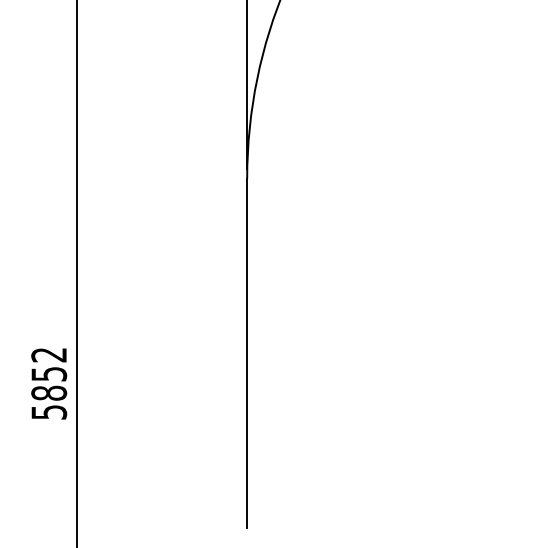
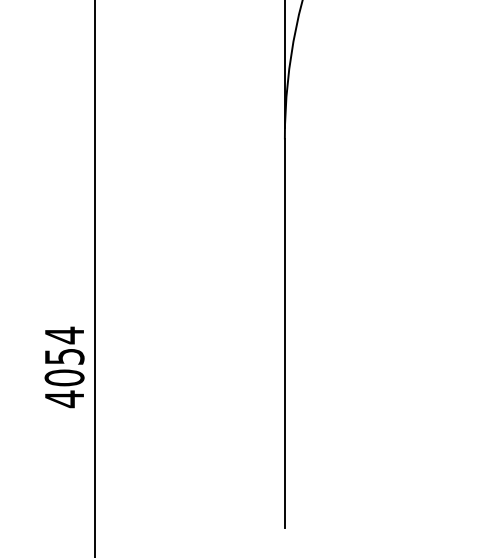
text: (49, 383) -> (64, 367), 5852 -> 4054

